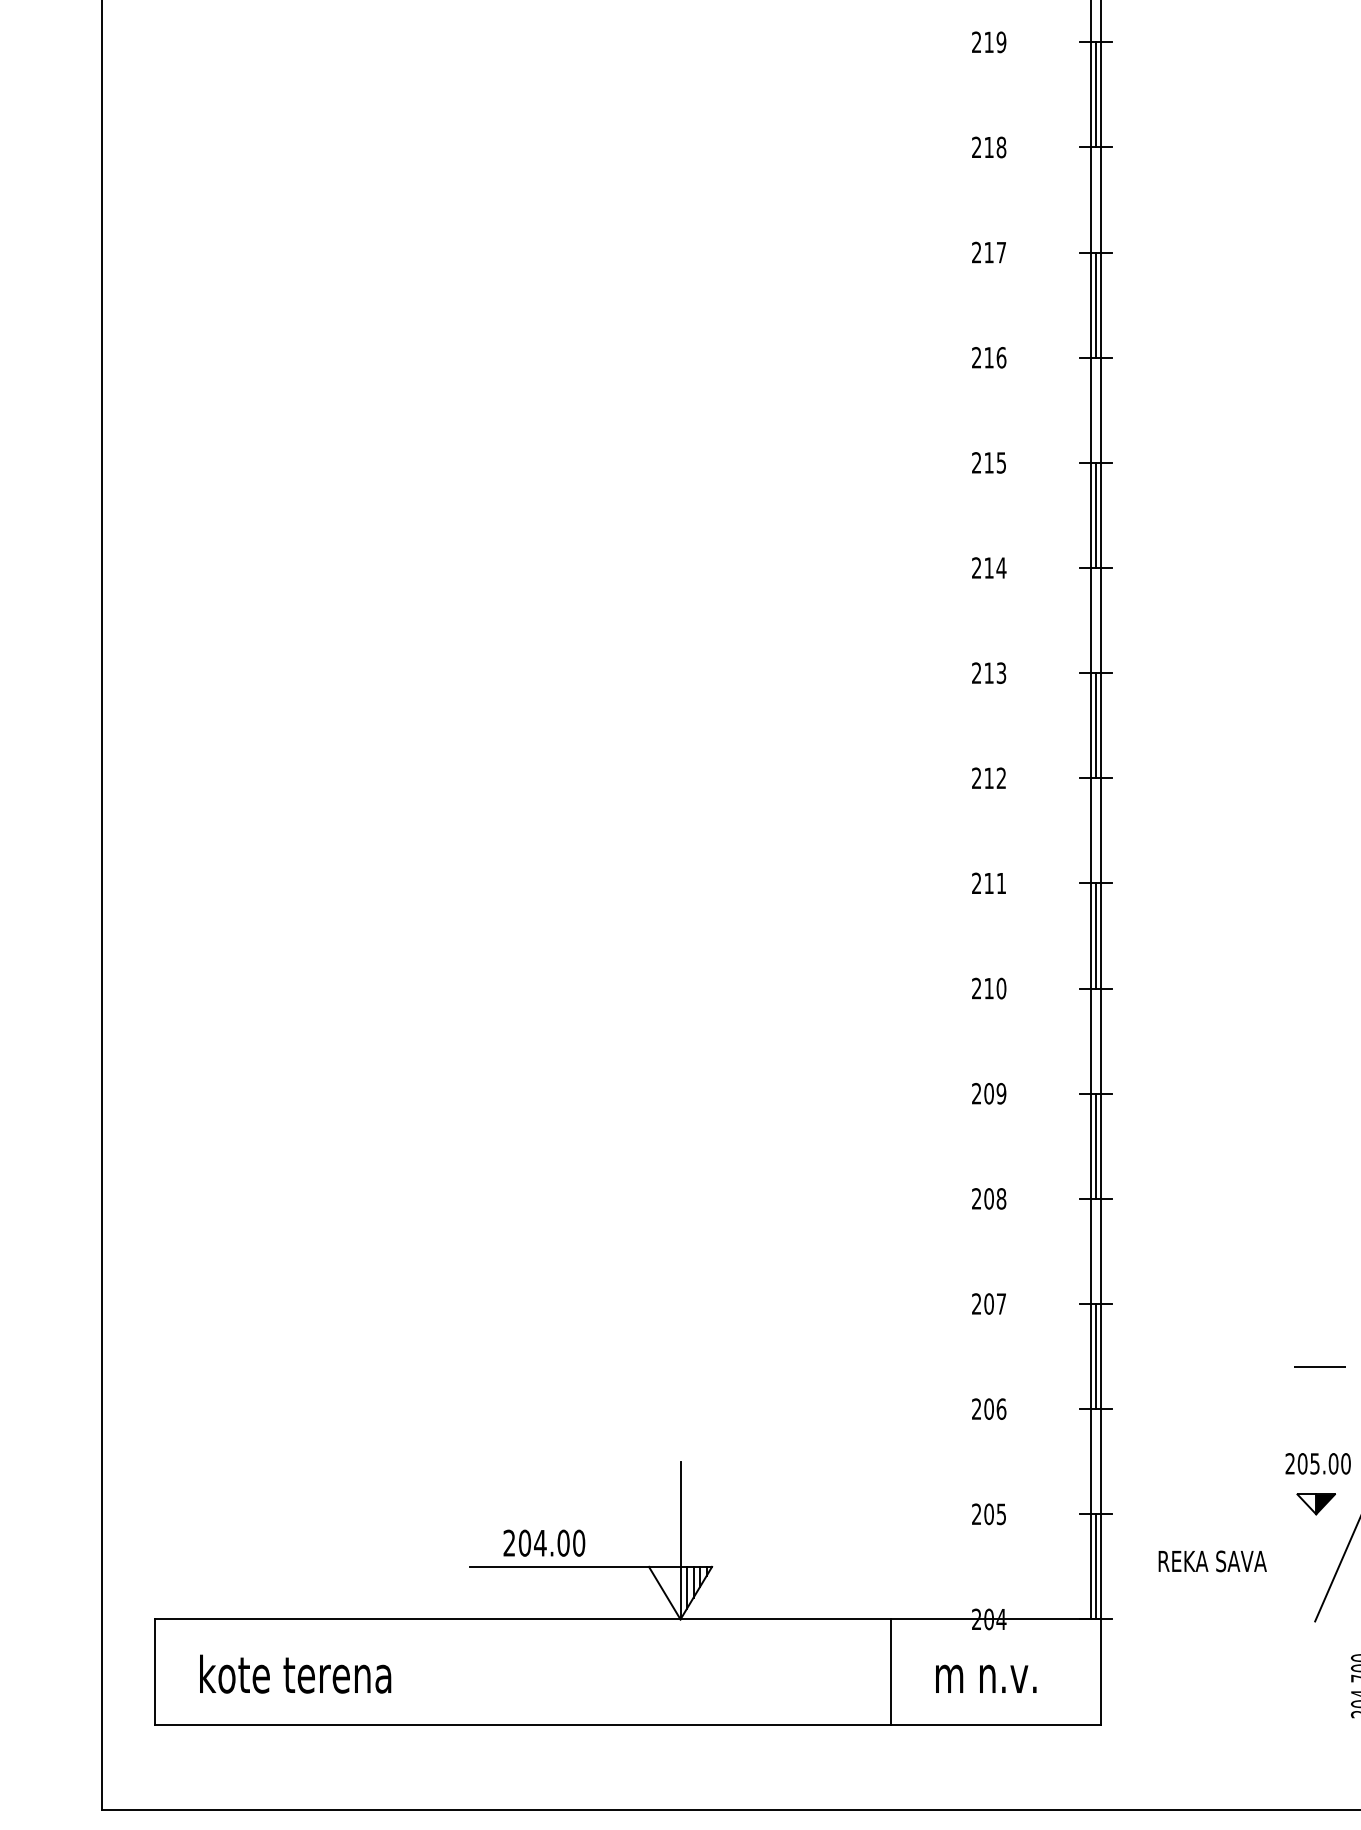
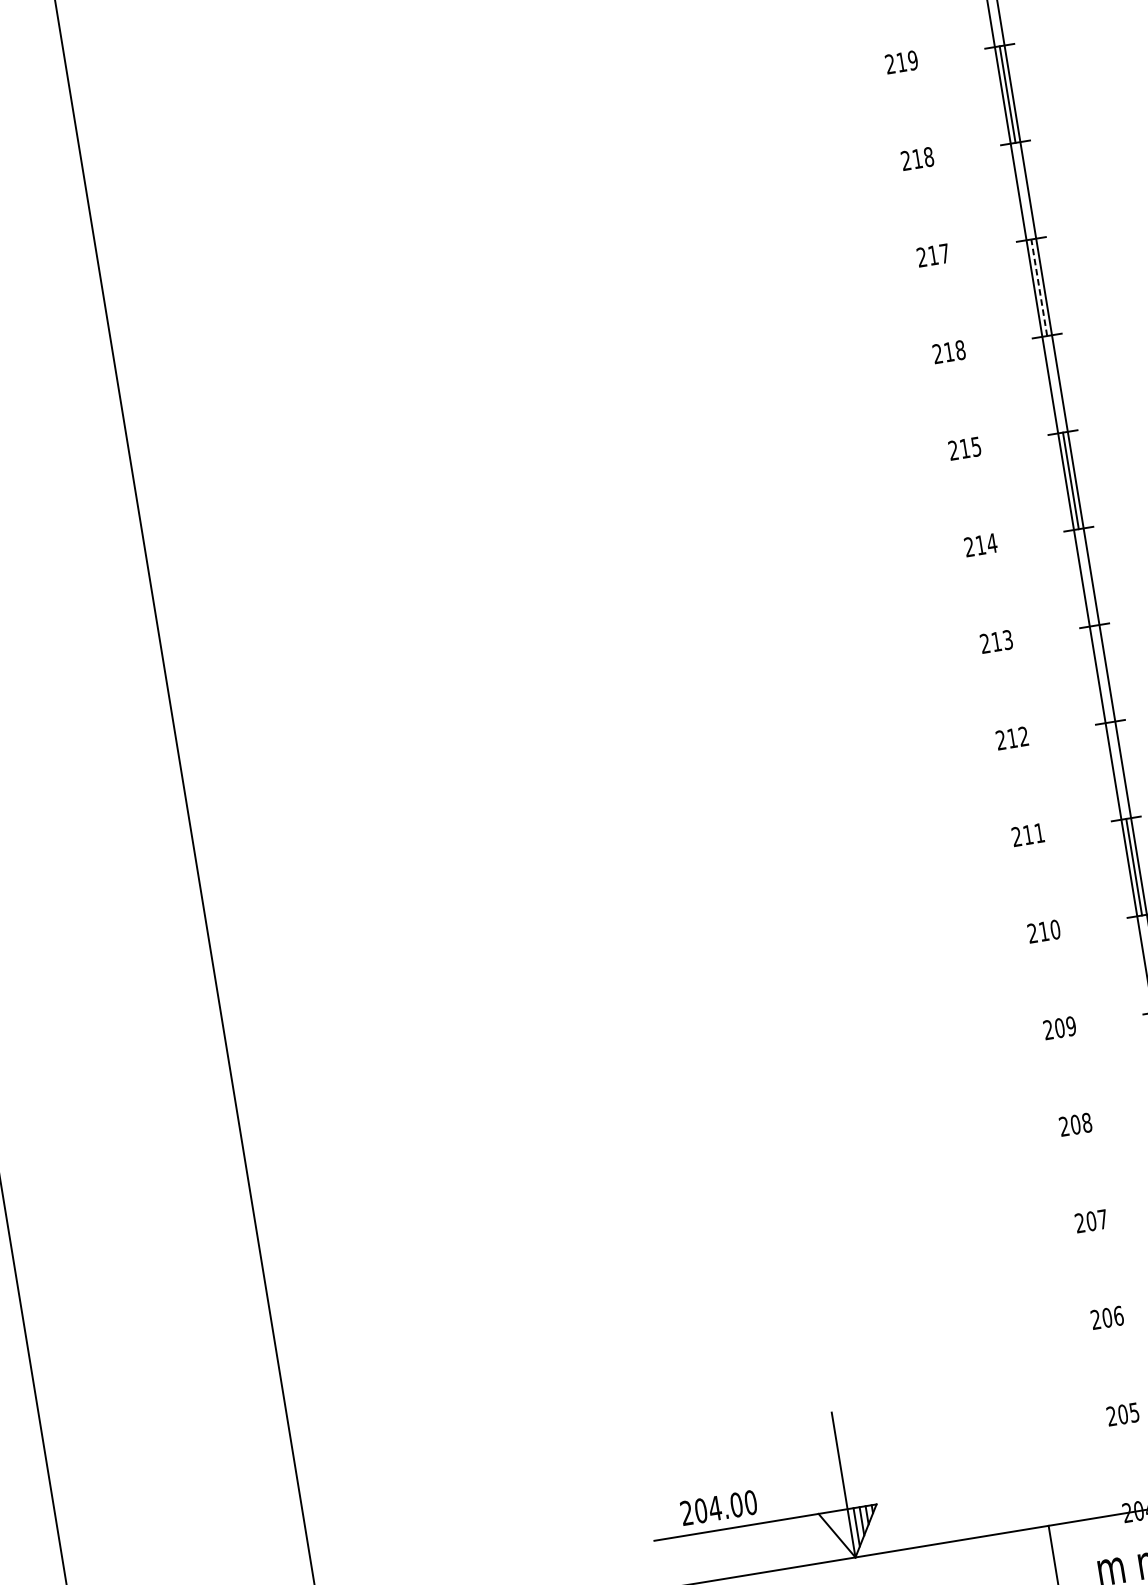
line: (1095, 305) -> (1039, 288), solid -> dashed
text: (1001, 357) -> (960, 349), 216 -> 218
line: (1095, 725) -> (1102, 673), removed

